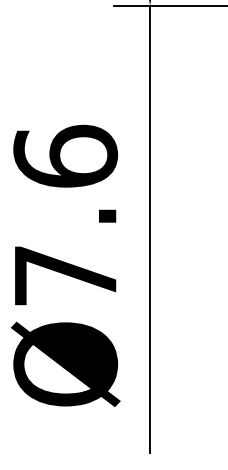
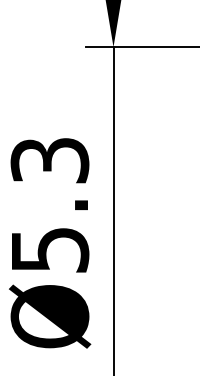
text: (64, 215) -> (49, 204), Ø7.6 -> Ø5.3

